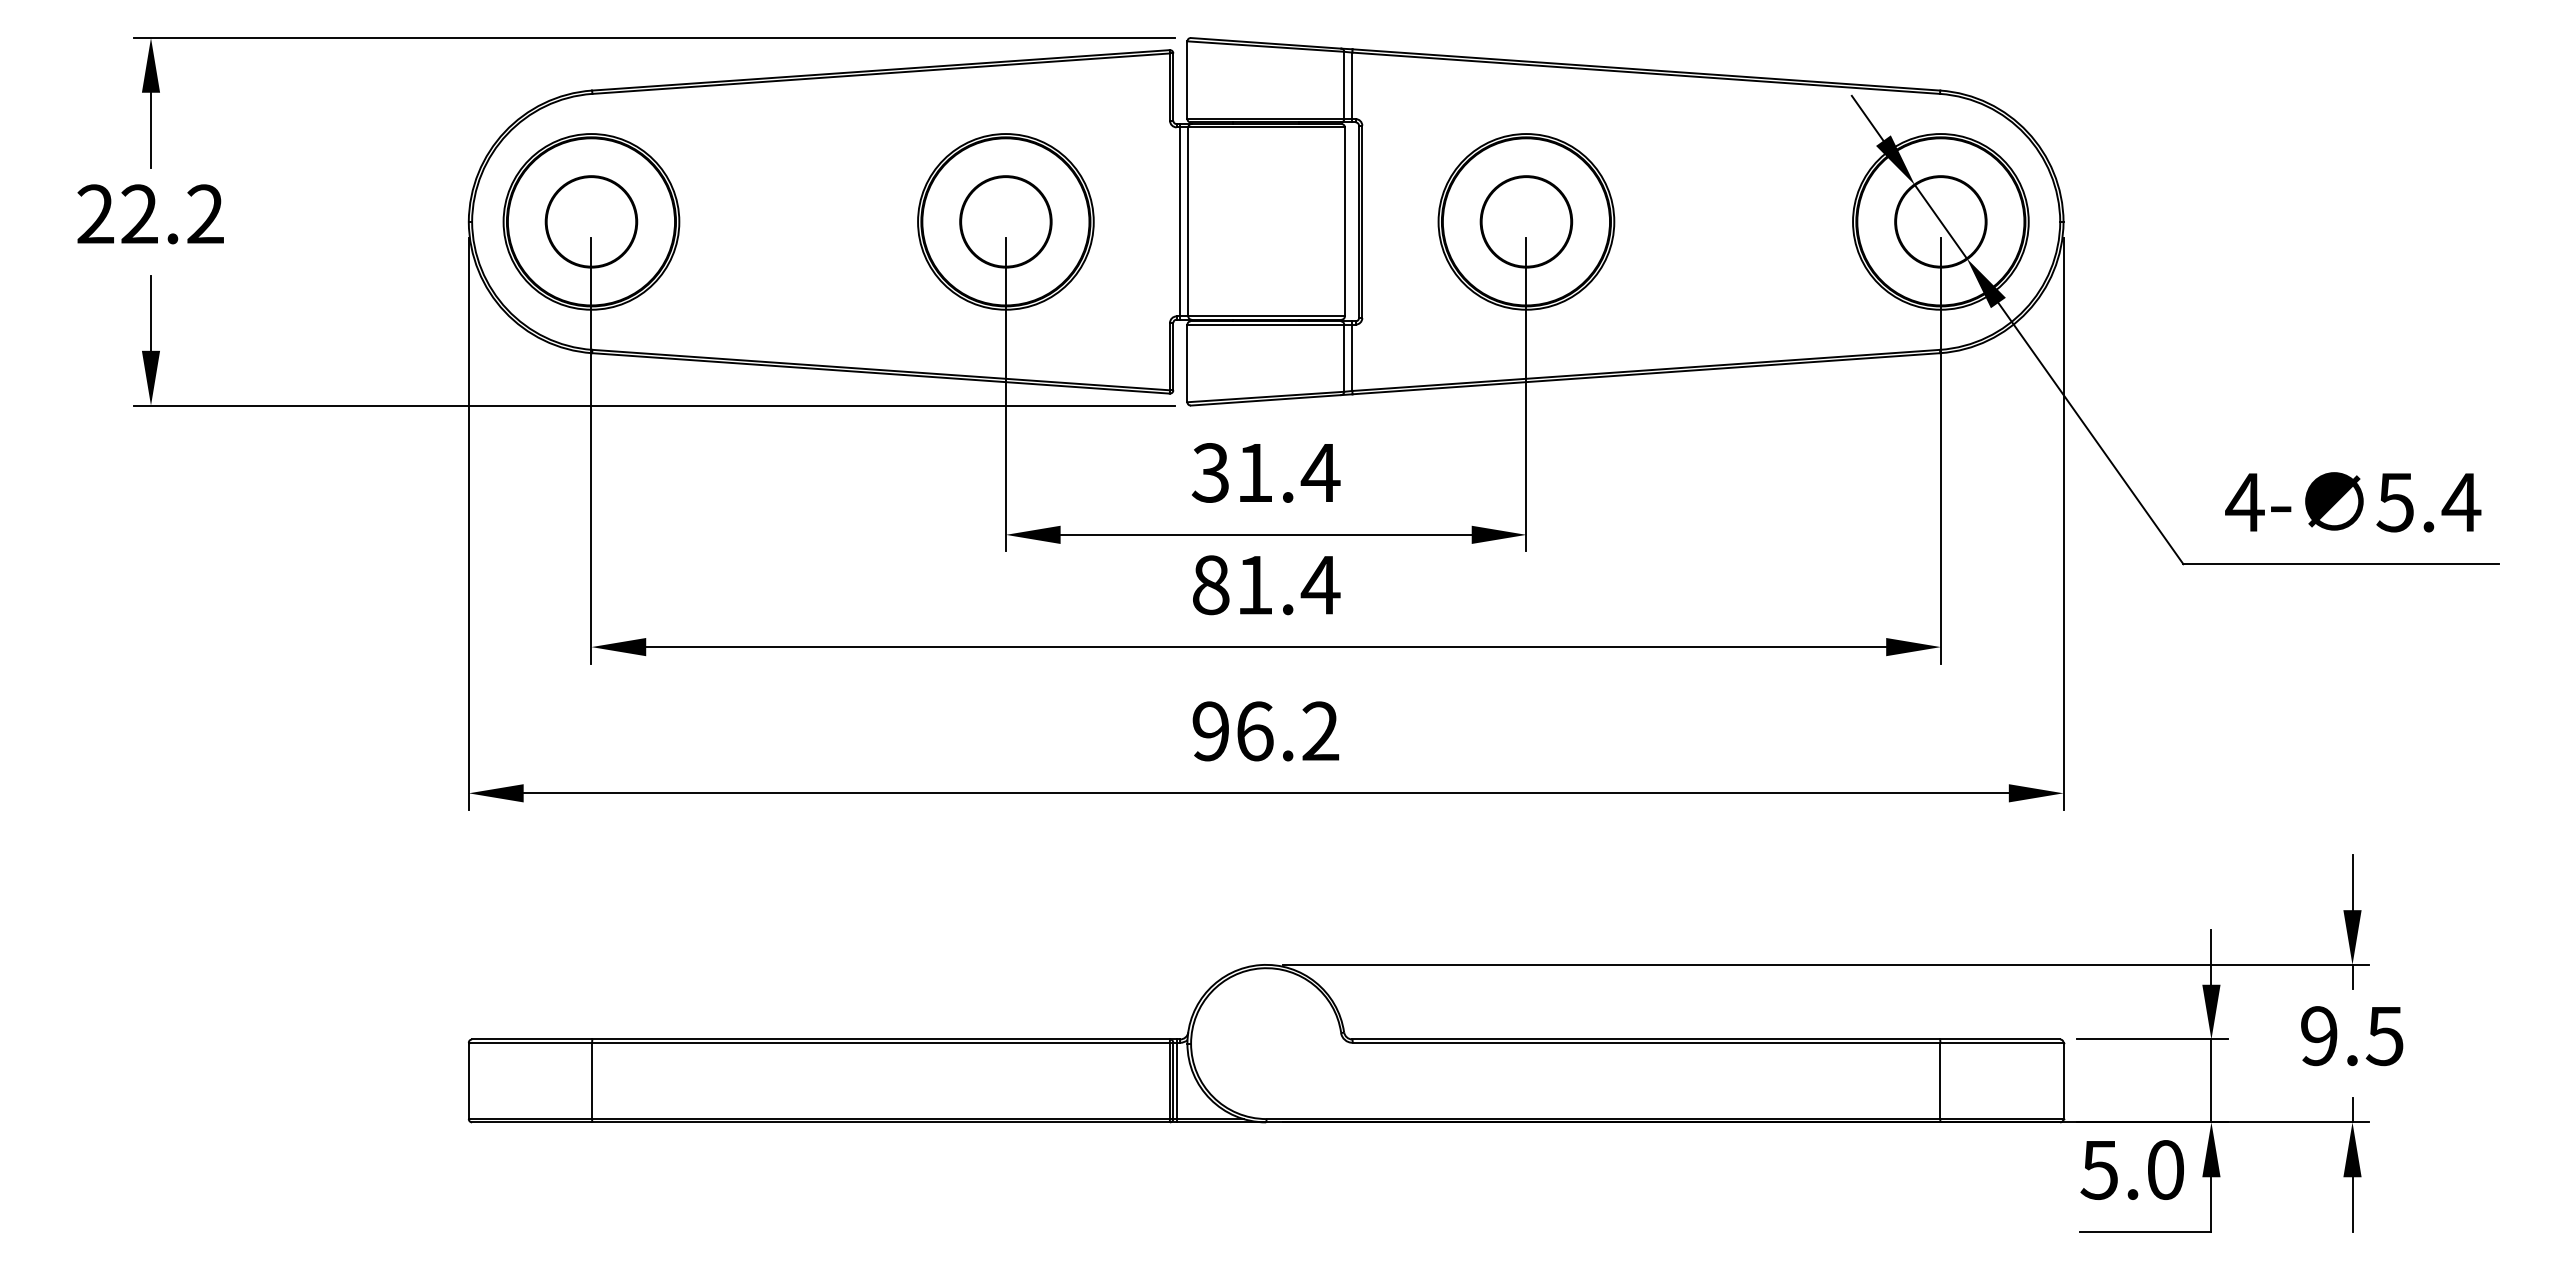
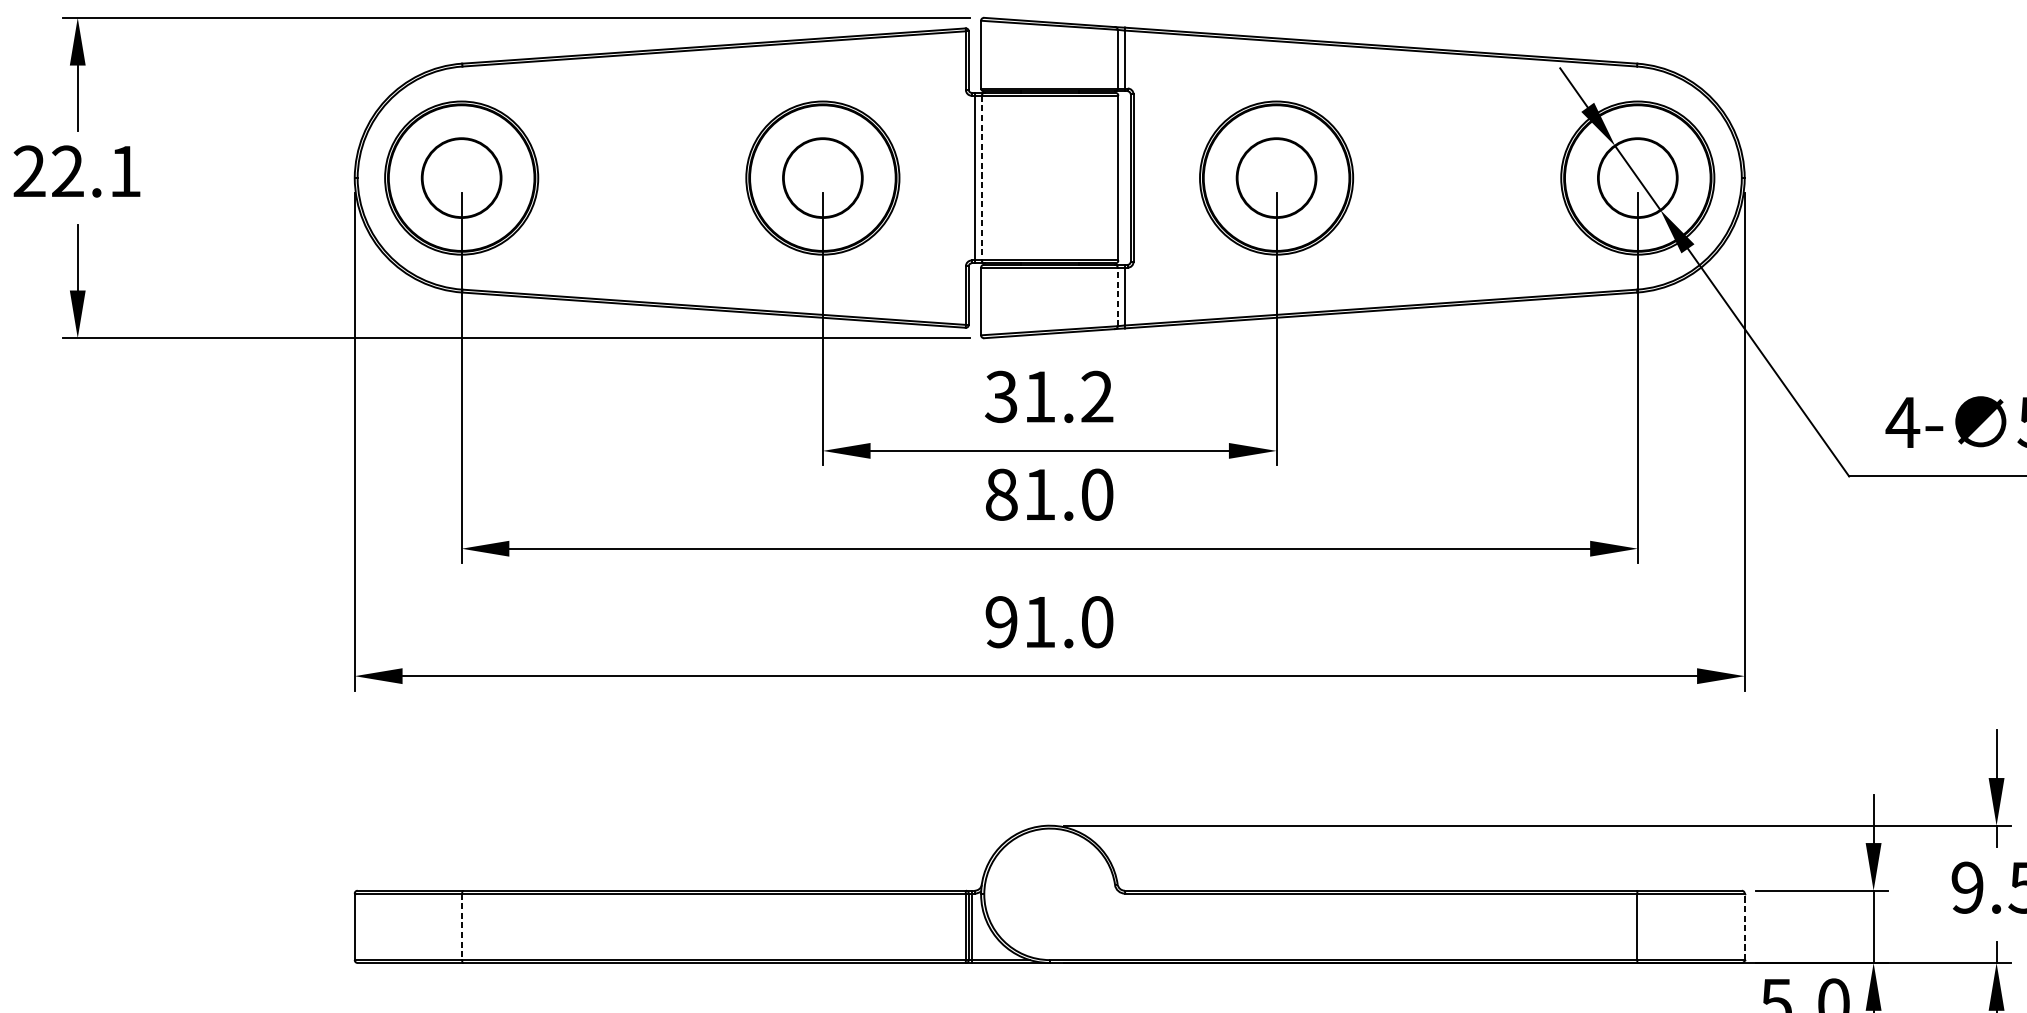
text: (205, 213) -> (125, 170), 22.2 -> 22.1
line: (1188, 222) -> (982, 178), solid -> dashed
line: (1344, 358) -> (1118, 297), solid -> dashed
text: (1320, 472) -> (1097, 396), 31.4 -> 31.2
text: (1320, 585) -> (1097, 495), 81.4 -> 81.0
text: (1288, 731) -> (1069, 622), 96.2 -> 91.0
line: (2063, 1080) -> (1744, 926), solid -> dashed
line: (592, 1081) -> (462, 927), solid -> dashed

